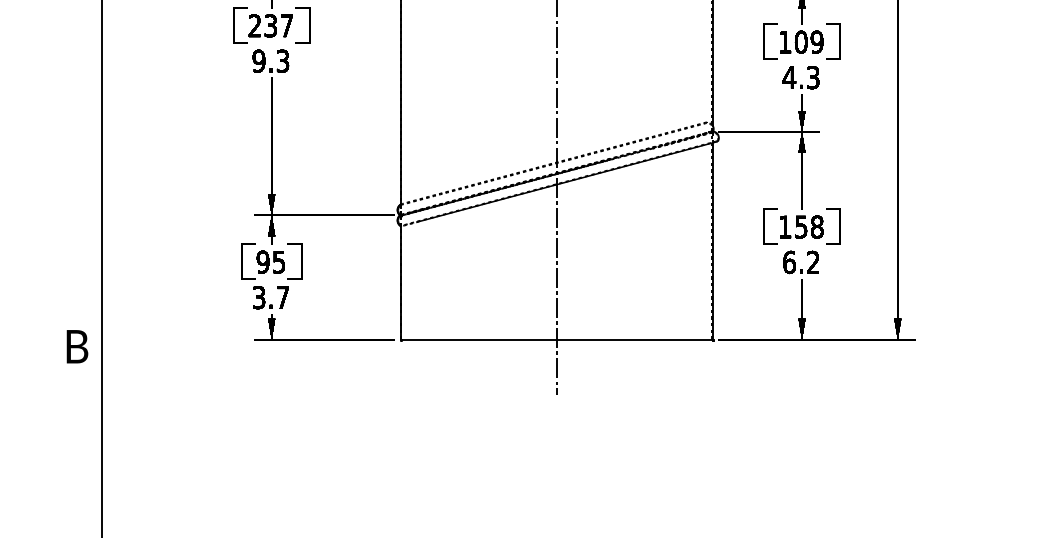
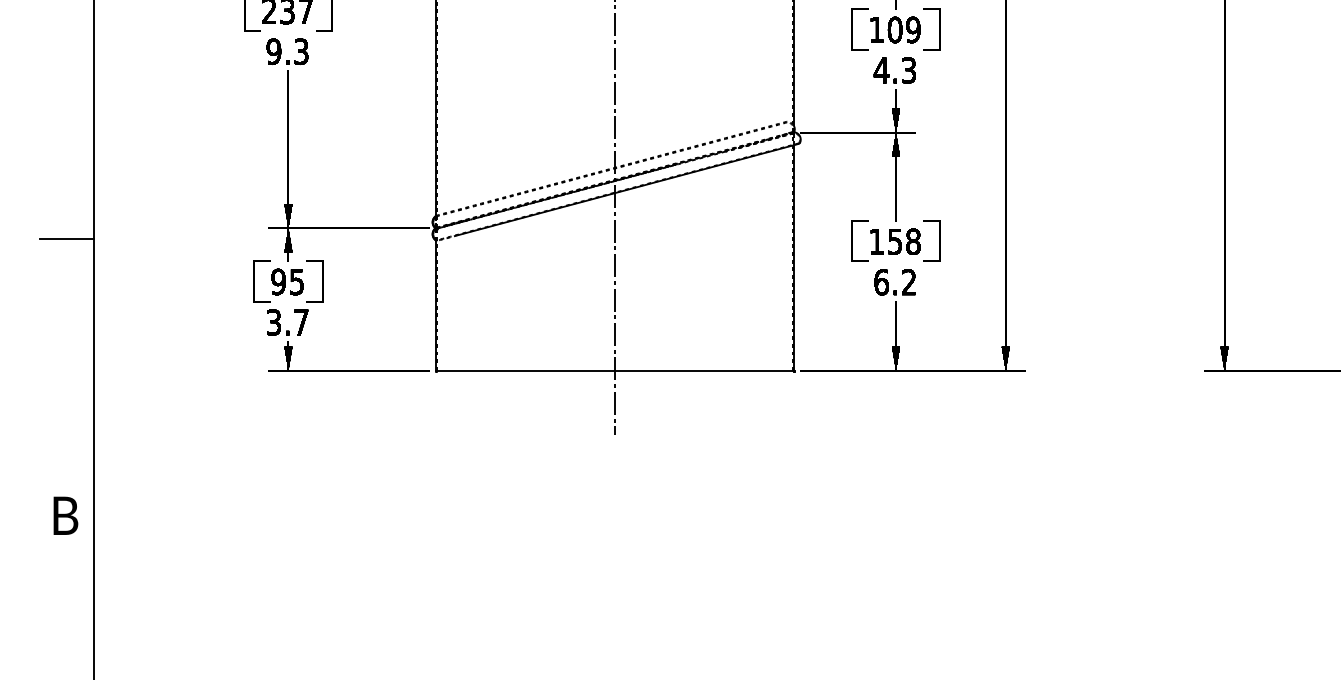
line: (78, 225) -> (66, 239), added
text: (77, 346) -> (65, 515), moved

